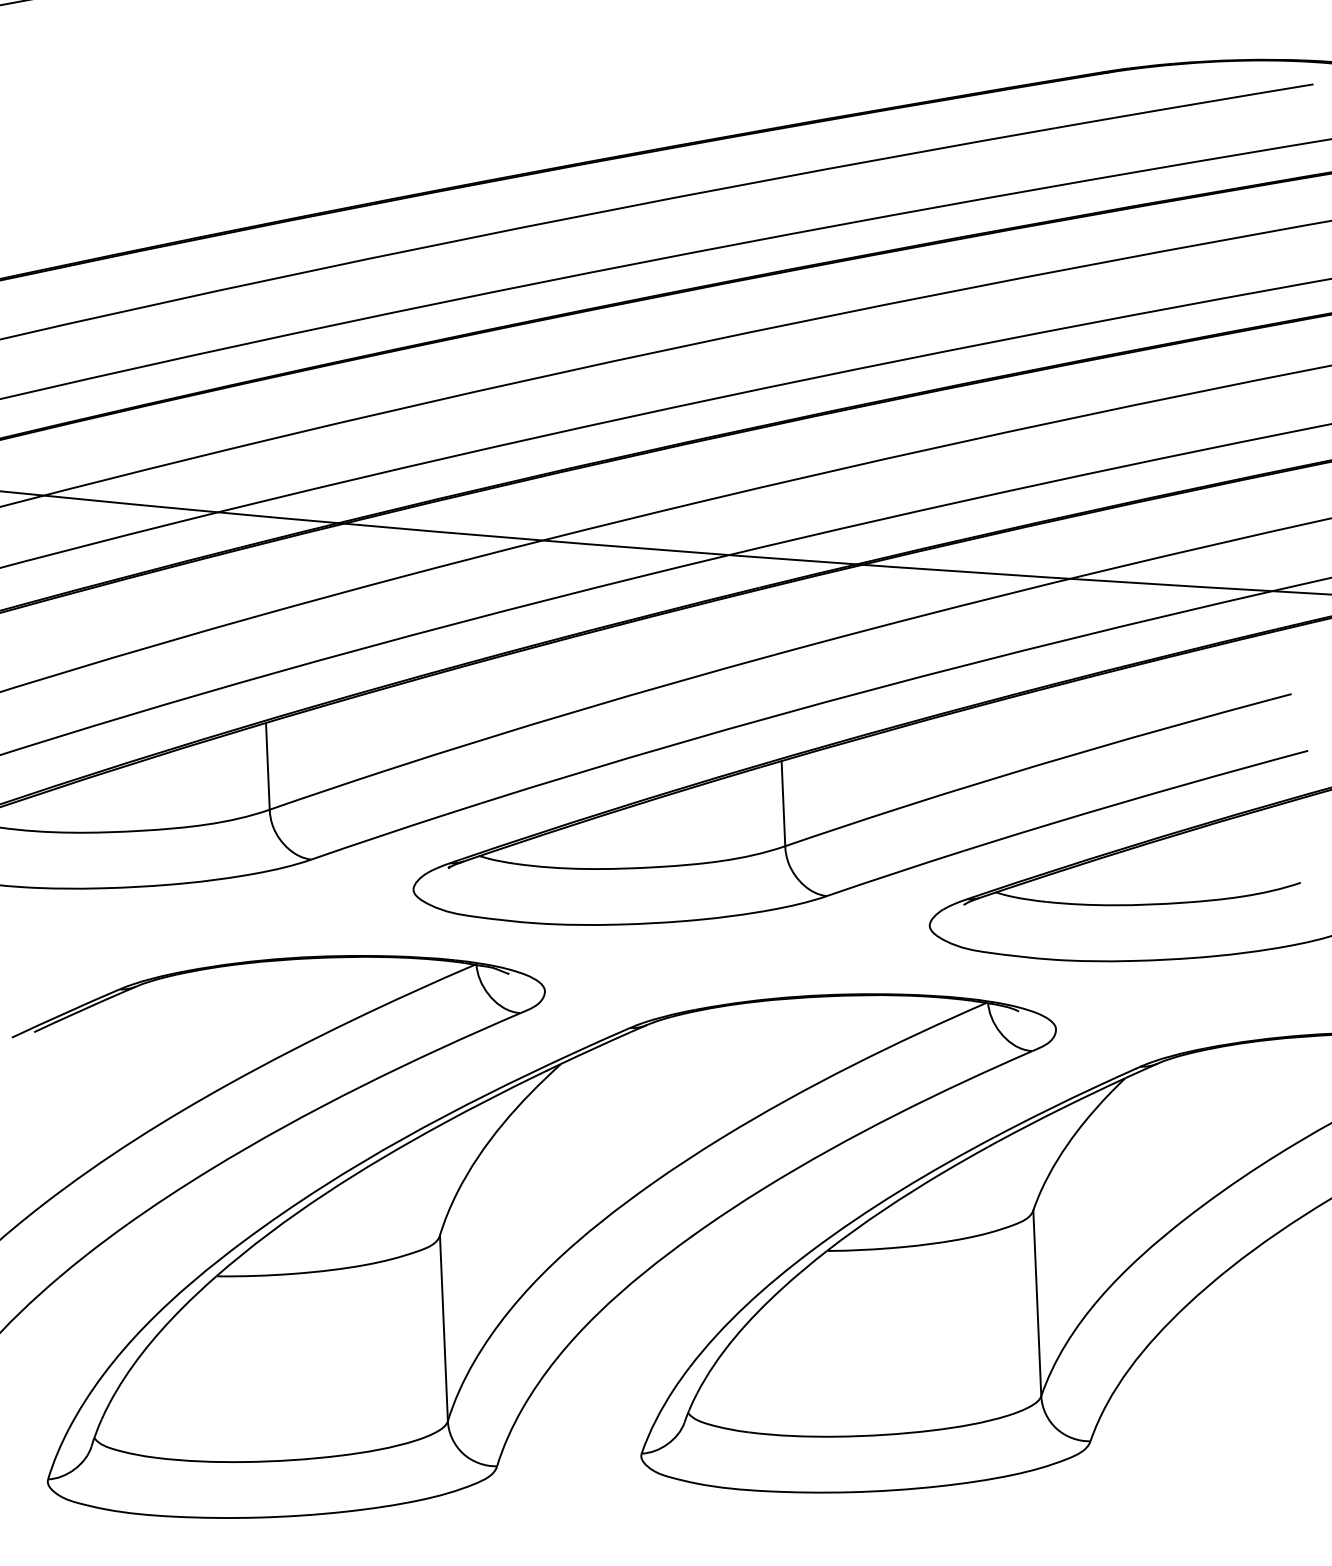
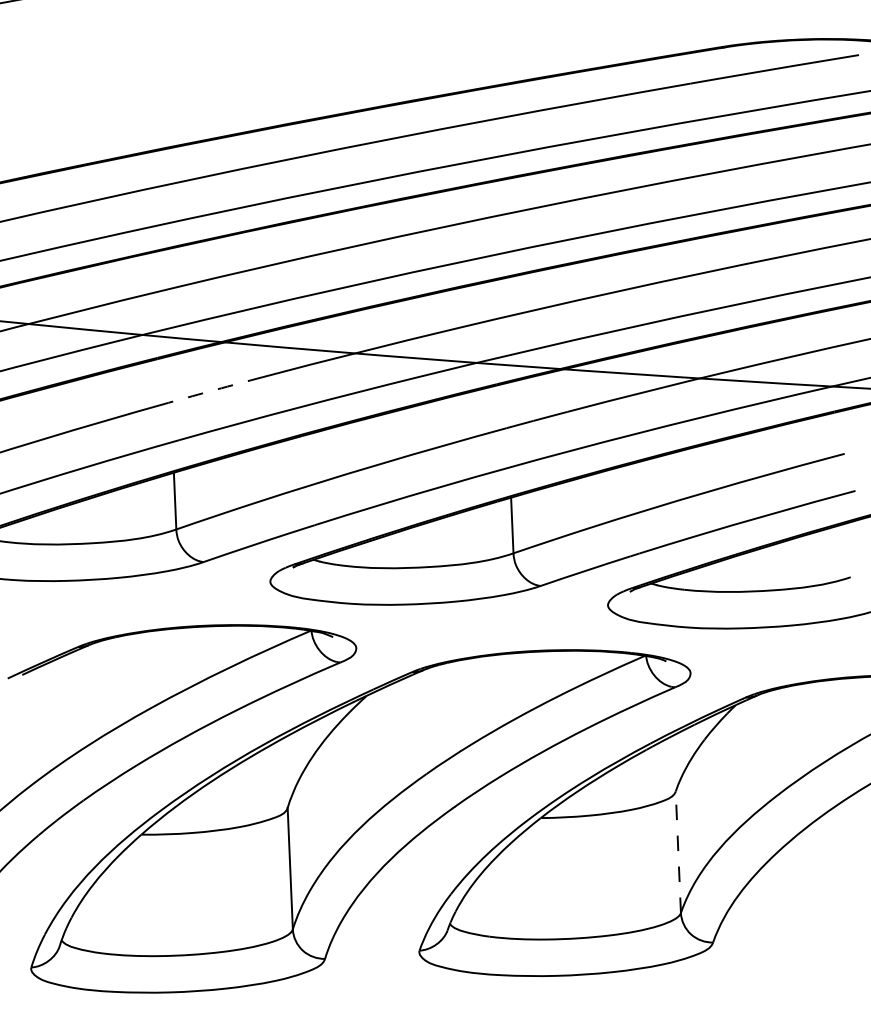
arc: (329, 595) -> (215, 389), solid -> dashed
line: (1037, 1303) -> (678, 852), solid -> dashed

